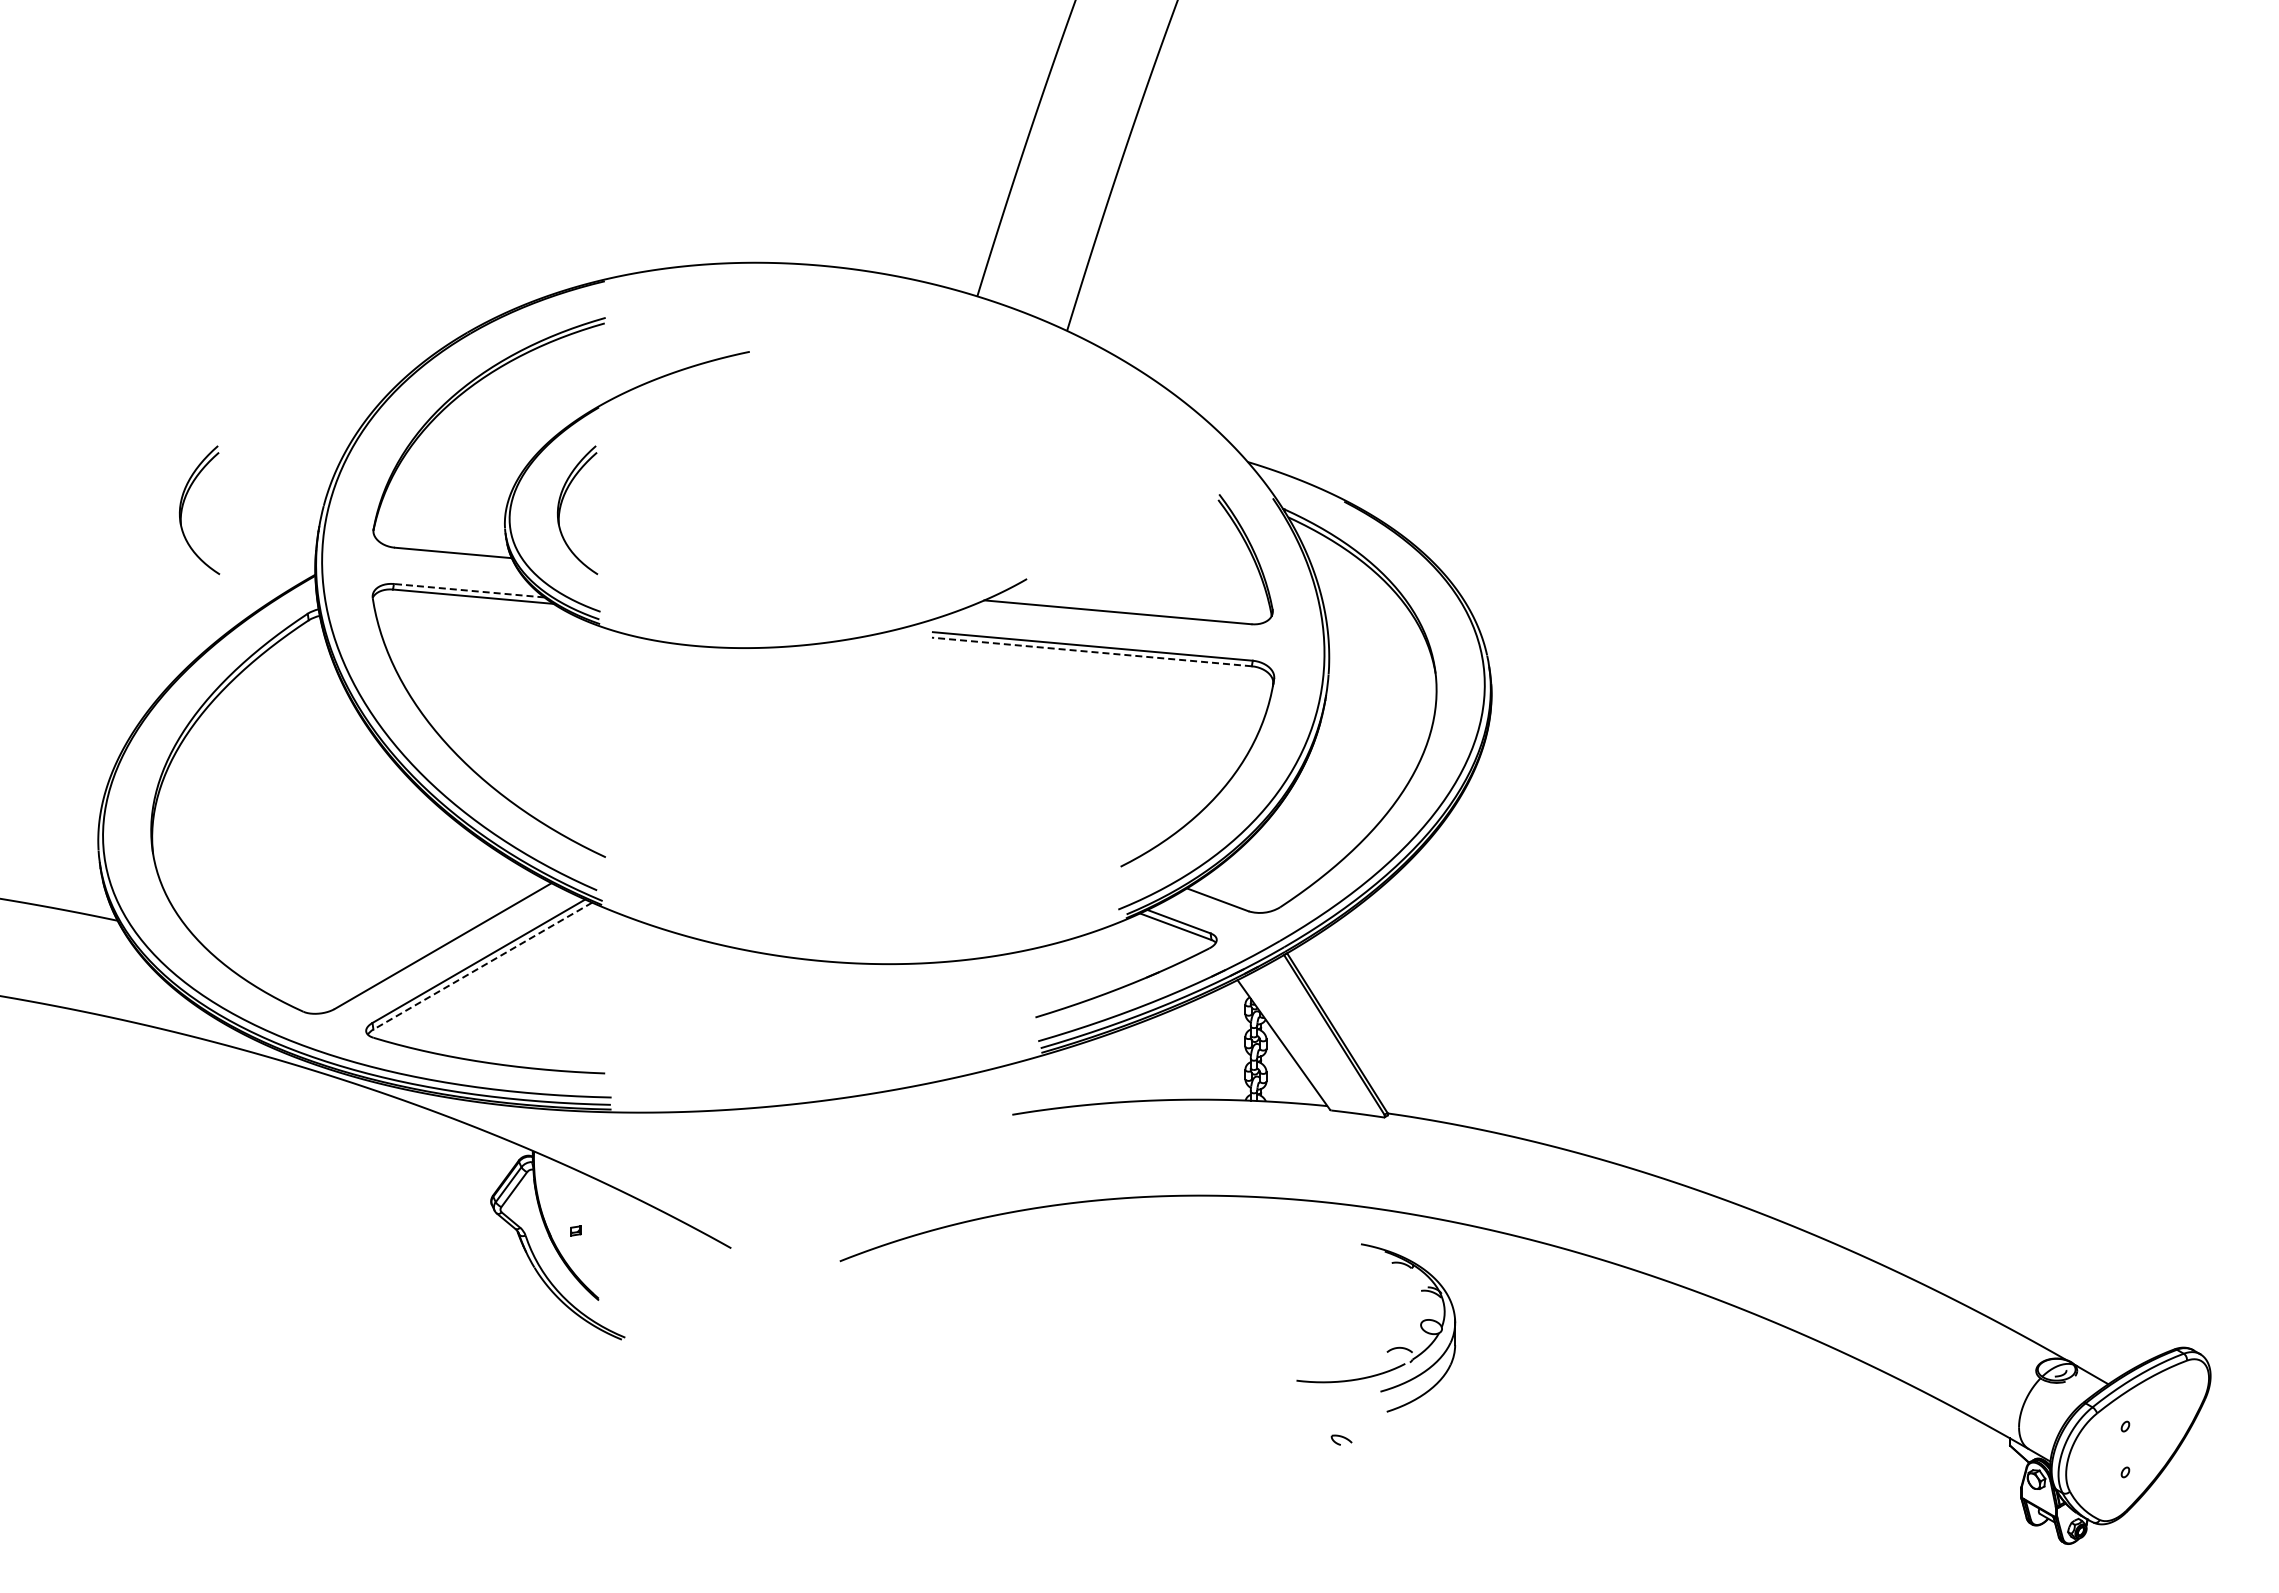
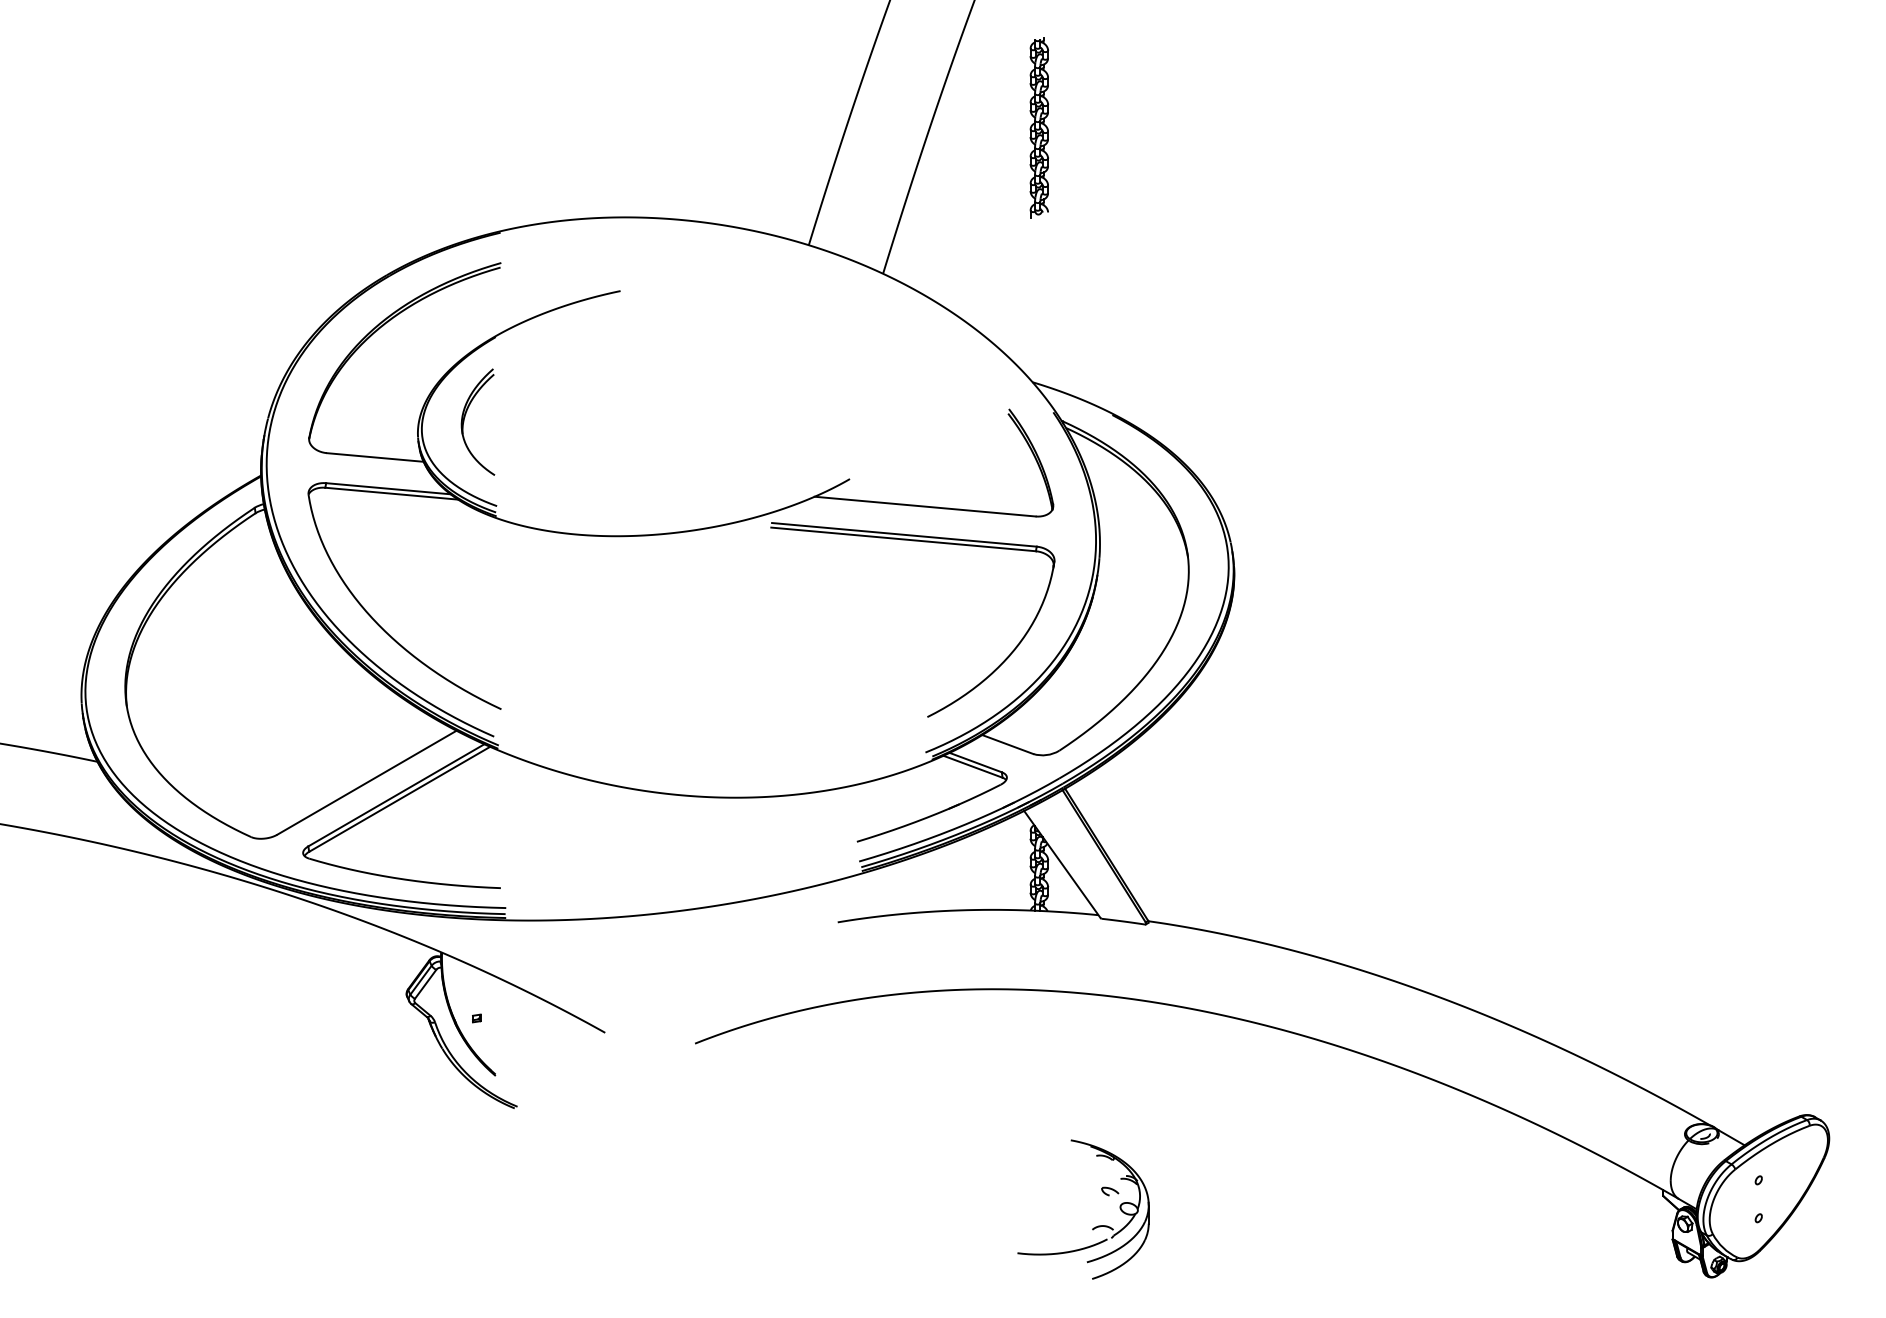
part: (1255, 154) -> (1038, 127), added
part: (183, 507) -> (152, 419), removed
line: (469, 590) -> (388, 488), dashed -> solid
line: (1091, 651) -> (903, 539), dashed -> solid
line: (482, 966) -> (399, 799), dashed -> solid
part: (1387, 1350) -> (1092, 1228), moved

